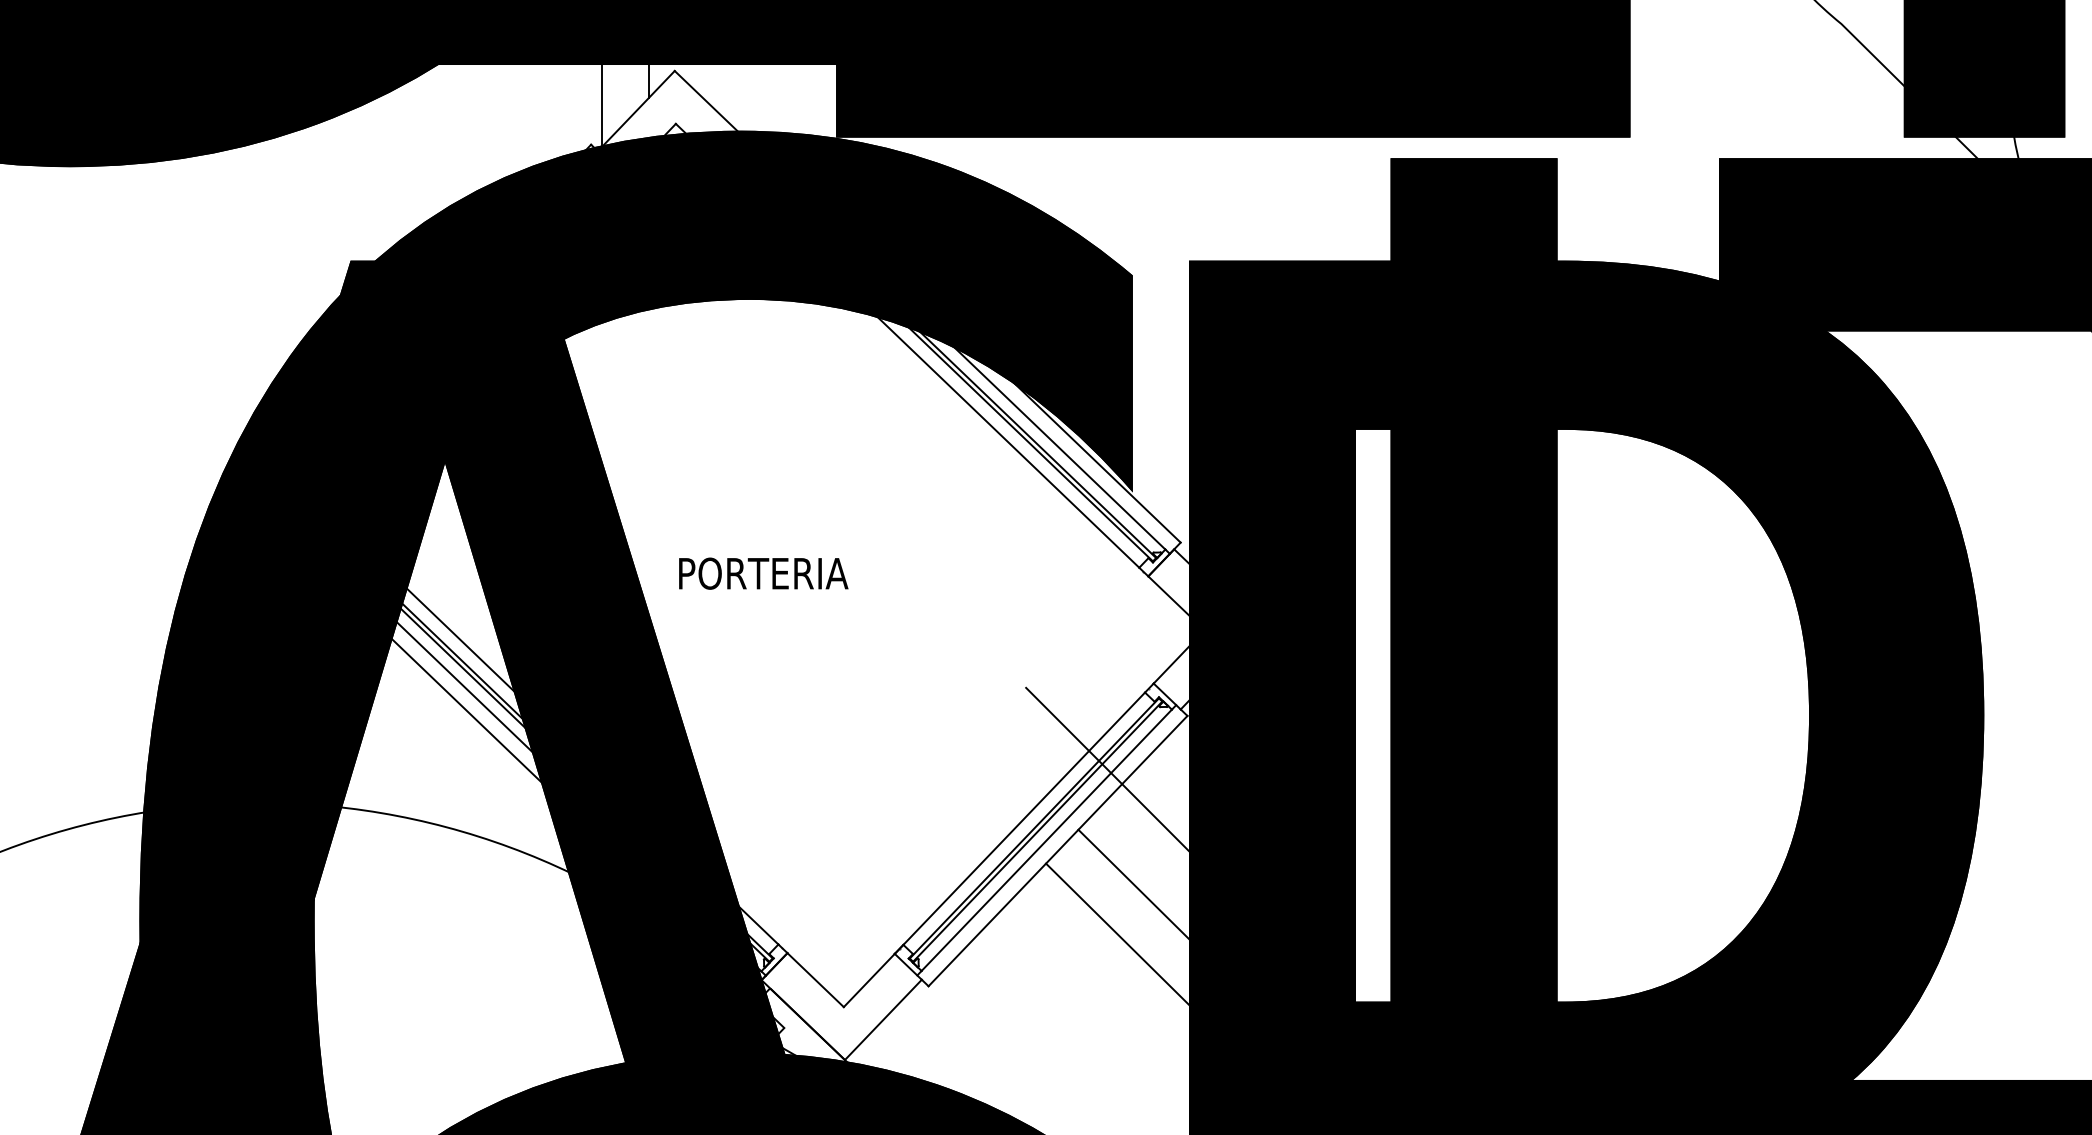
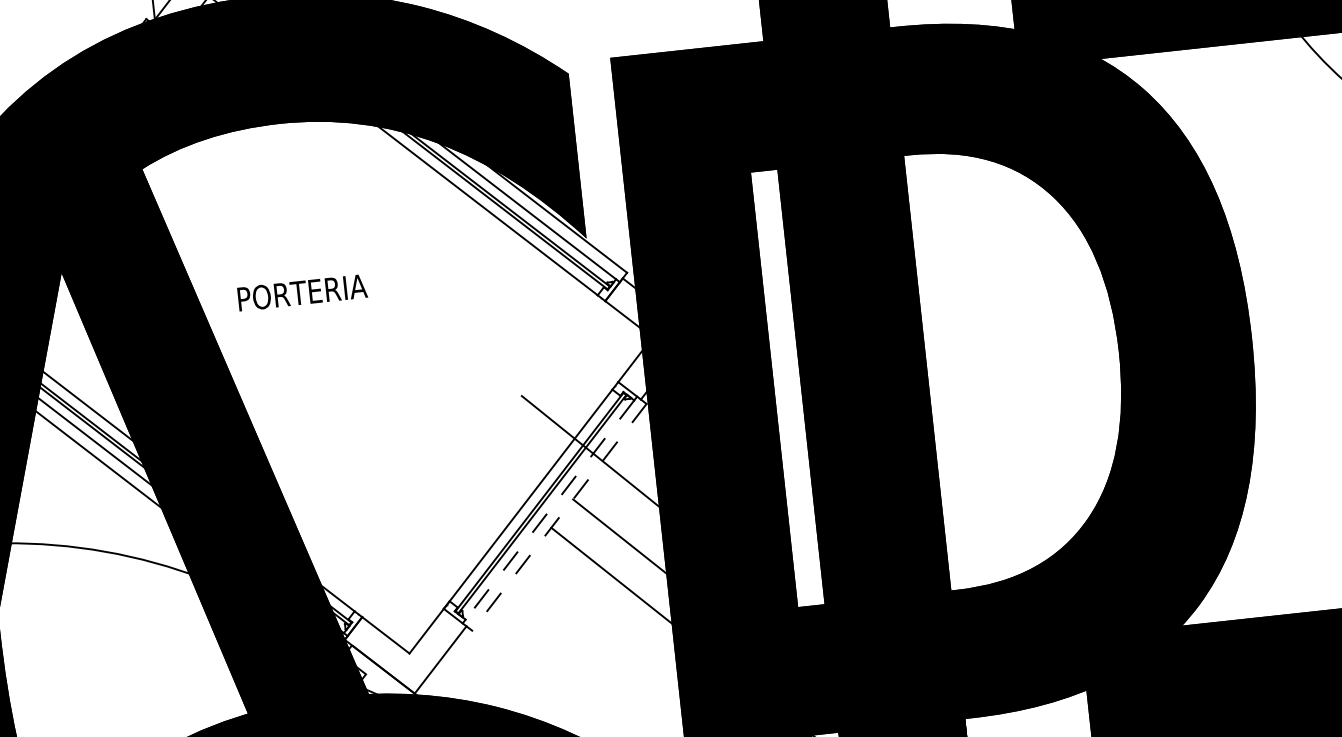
text: (763, 573) -> (302, 292), moved
line: (1046, 840) -> (549, 510), solid -> dashed
line: (1057, 851) -> (559, 517), solid -> dashed

